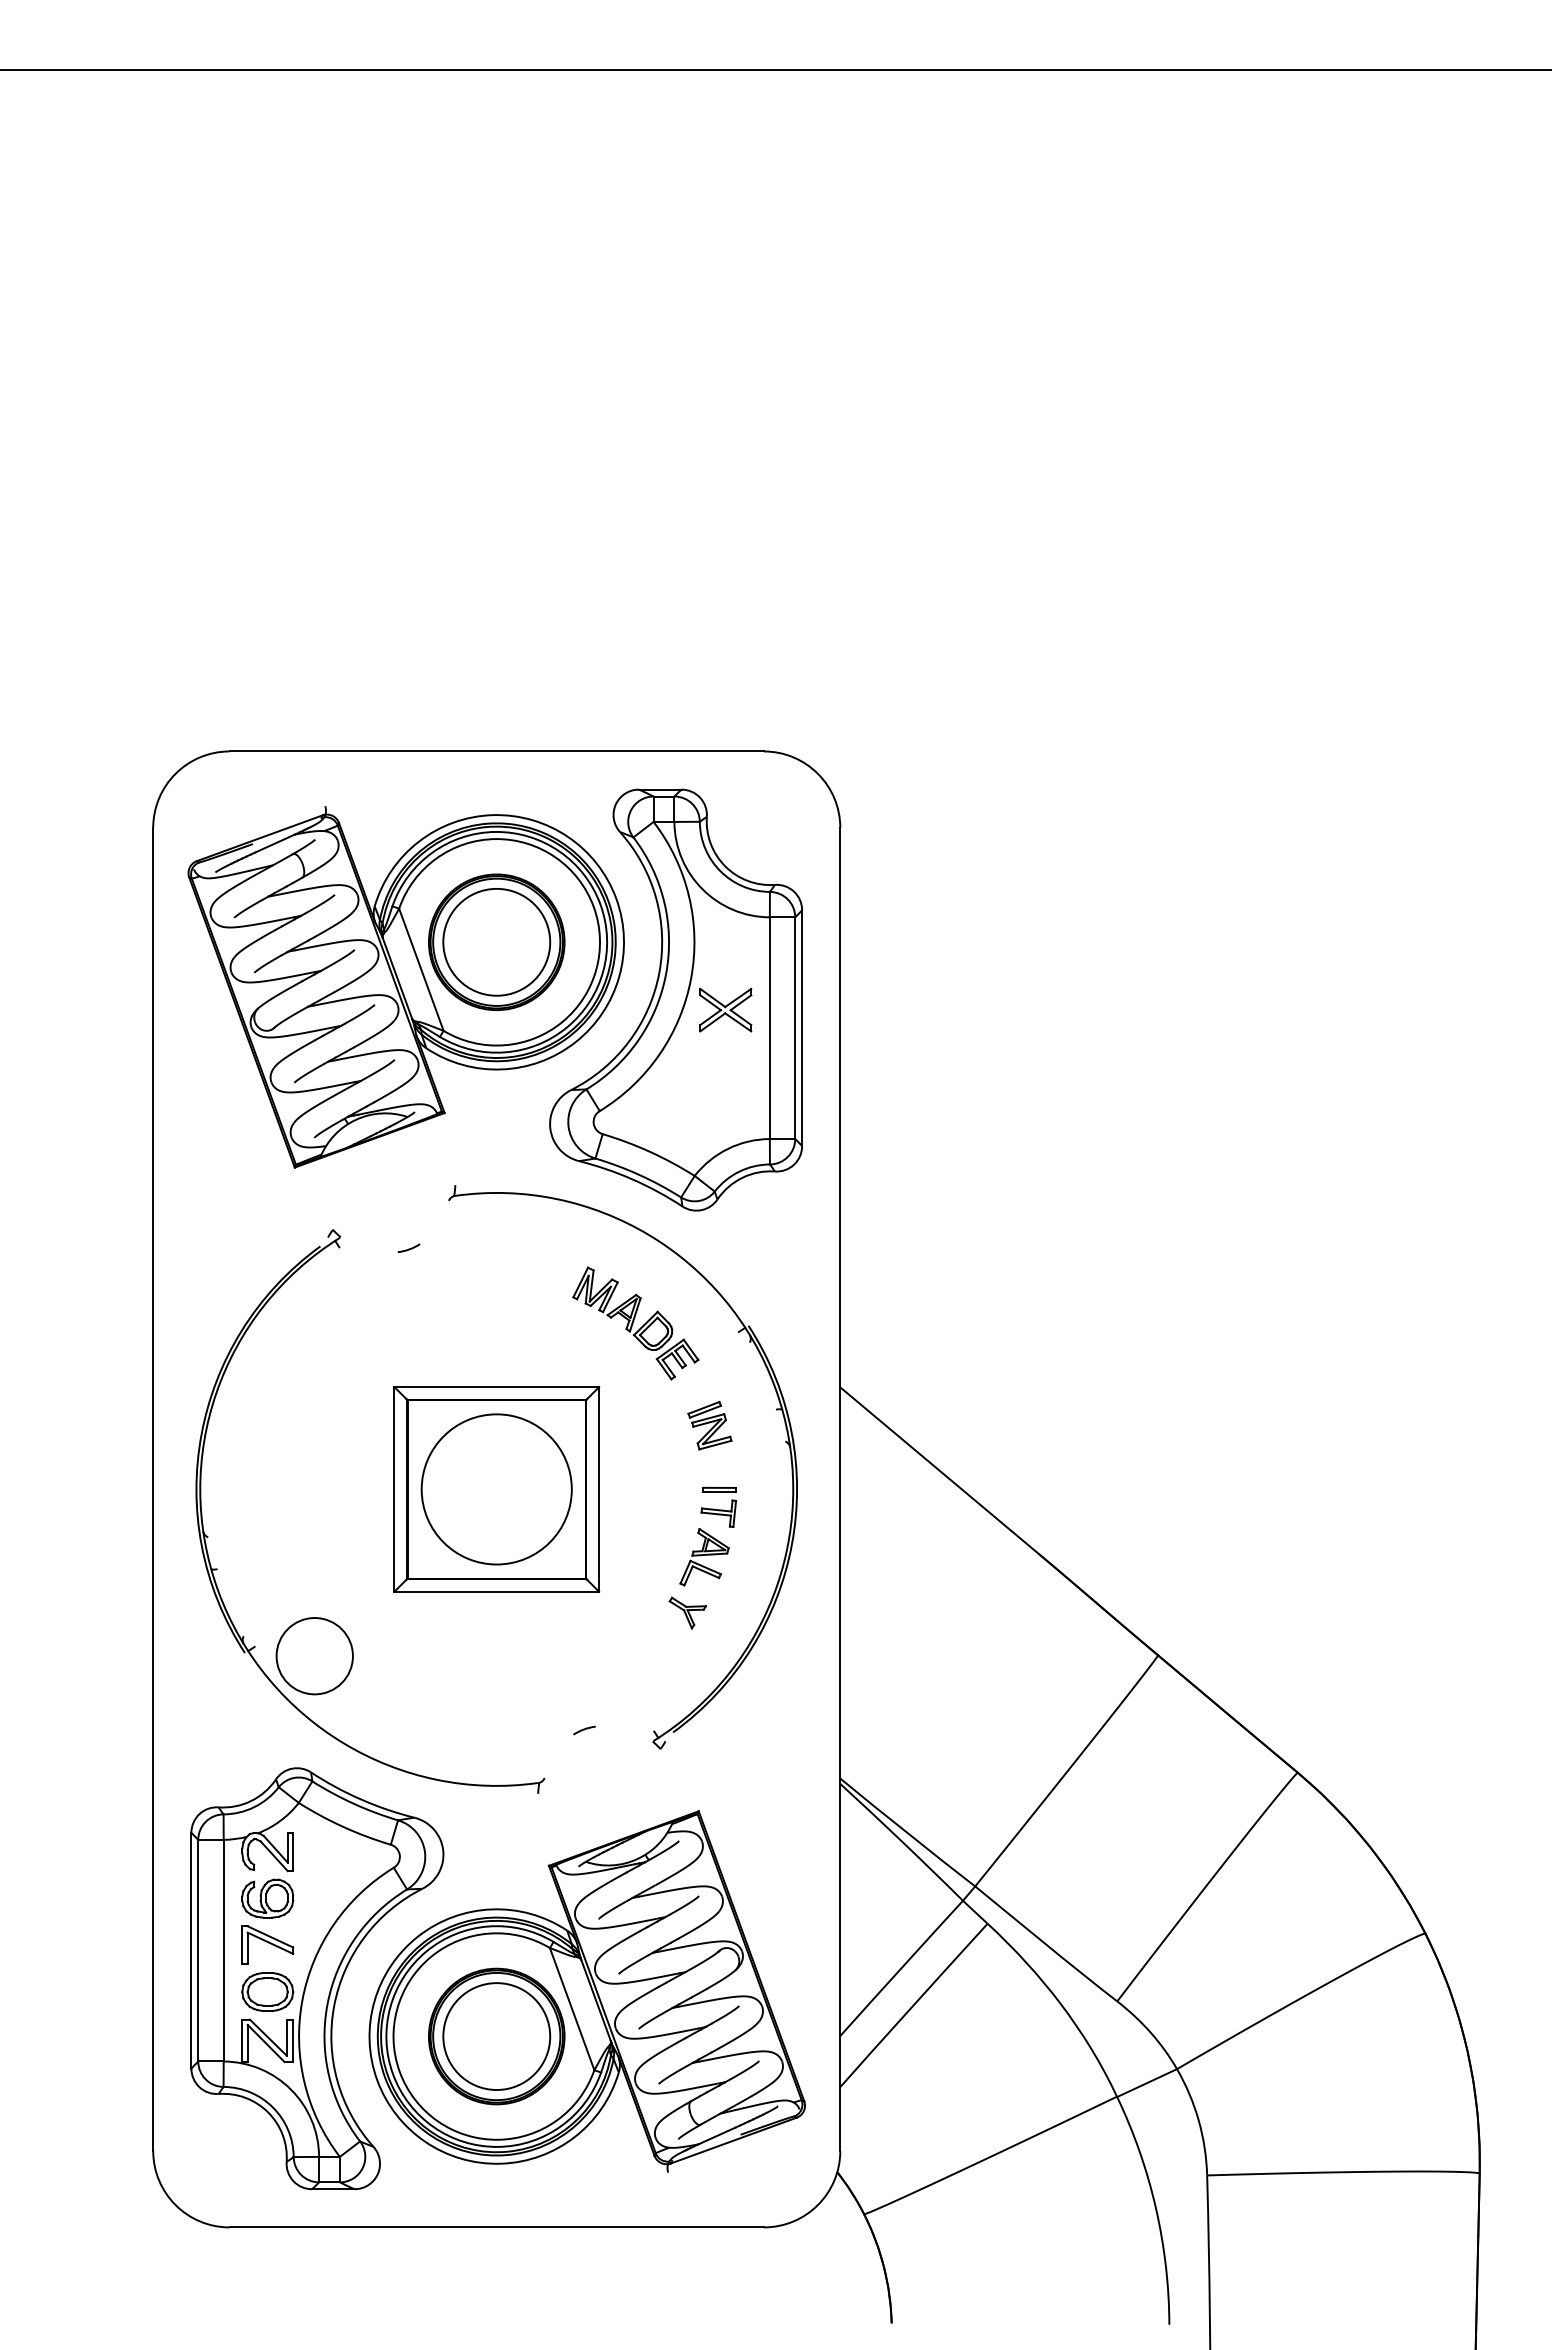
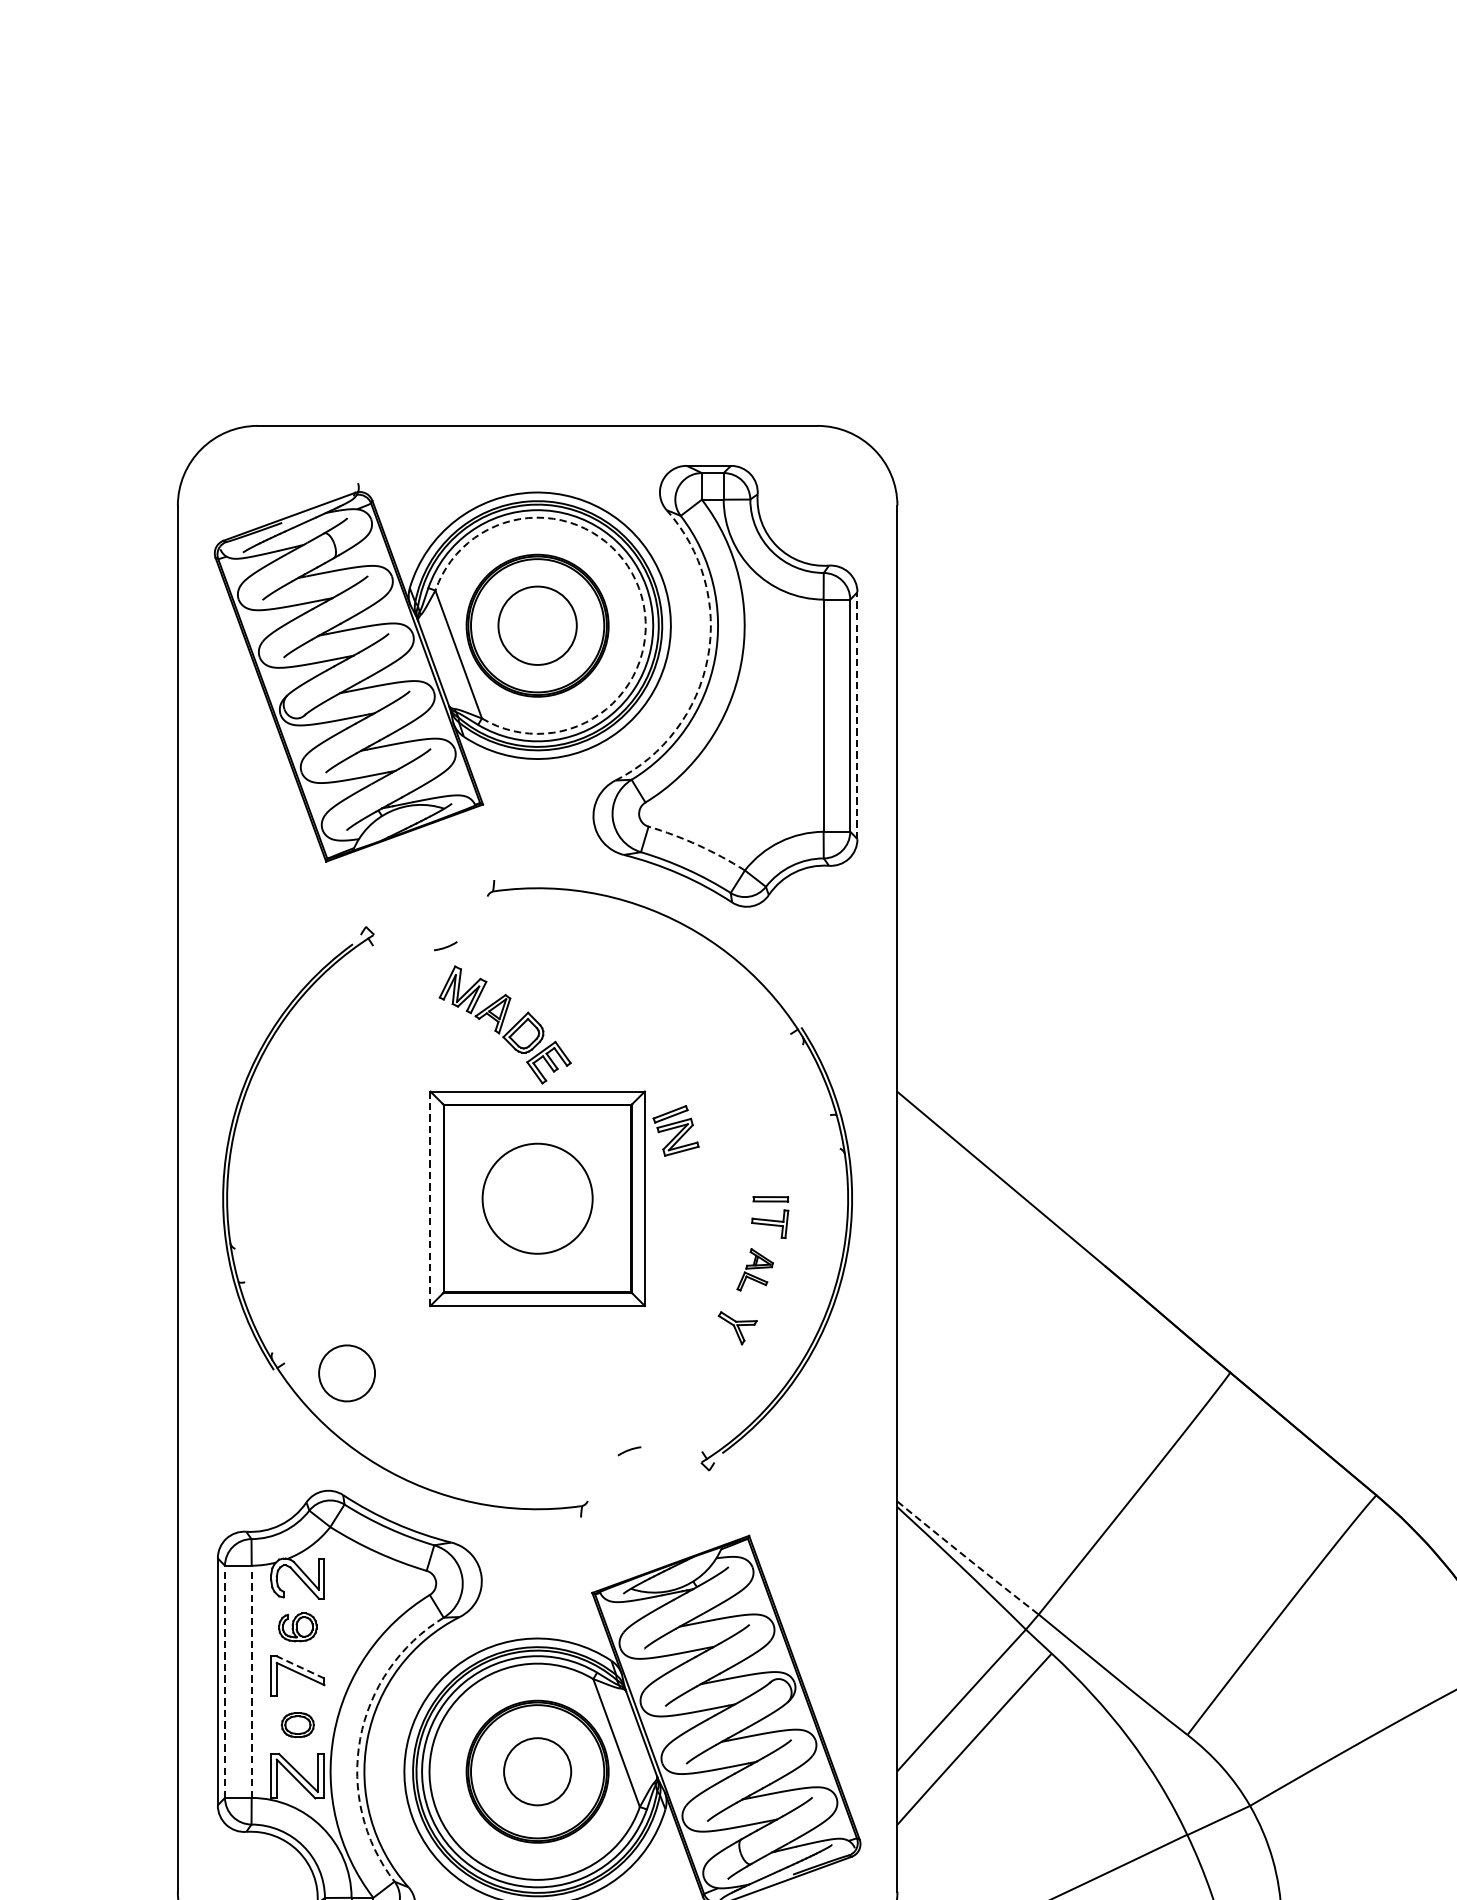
arc: (593, 907) -> (638, 589), solid -> dashed
circle: (496, 941) -> (537, 624), size x0.7
arc: (659, 973) -> (708, 658), solid -> dashed
part: (725, 1009) -> (777, 696), removed
line: (802, 1028) -> (857, 716), solid -> dashed
arc: (650, 1151) -> (698, 844), solid -> dashed
part: (635, 1323) -> (504, 1024), moved
part: (709, 1425) -> (675, 1130), moved
line: (394, 1488) -> (430, 1197), solid -> dashed
circle: (496, 1489) -> (537, 1198), size x0.7
part: (704, 1557) -> (755, 1270), size x0.7
circle: (314, 1656) -> (346, 1373), size x0.7
arc: (907, 1832) -> (967, 1558), solid -> dashed
part: (267, 1898) -> (297, 1627), size x0.7
line: (270, 1936) -> (300, 1666), solid -> dashed
line: (198, 1950) -> (225, 1681), solid -> dashed
line: (223, 1950) -> (251, 1681), solid -> dashed
part: (267, 1991) -> (297, 1724), size x0.6
arc: (327, 2005) -> (360, 1739), solid -> dashed
circle: (496, 2036) -> (537, 1771), size x0.6

